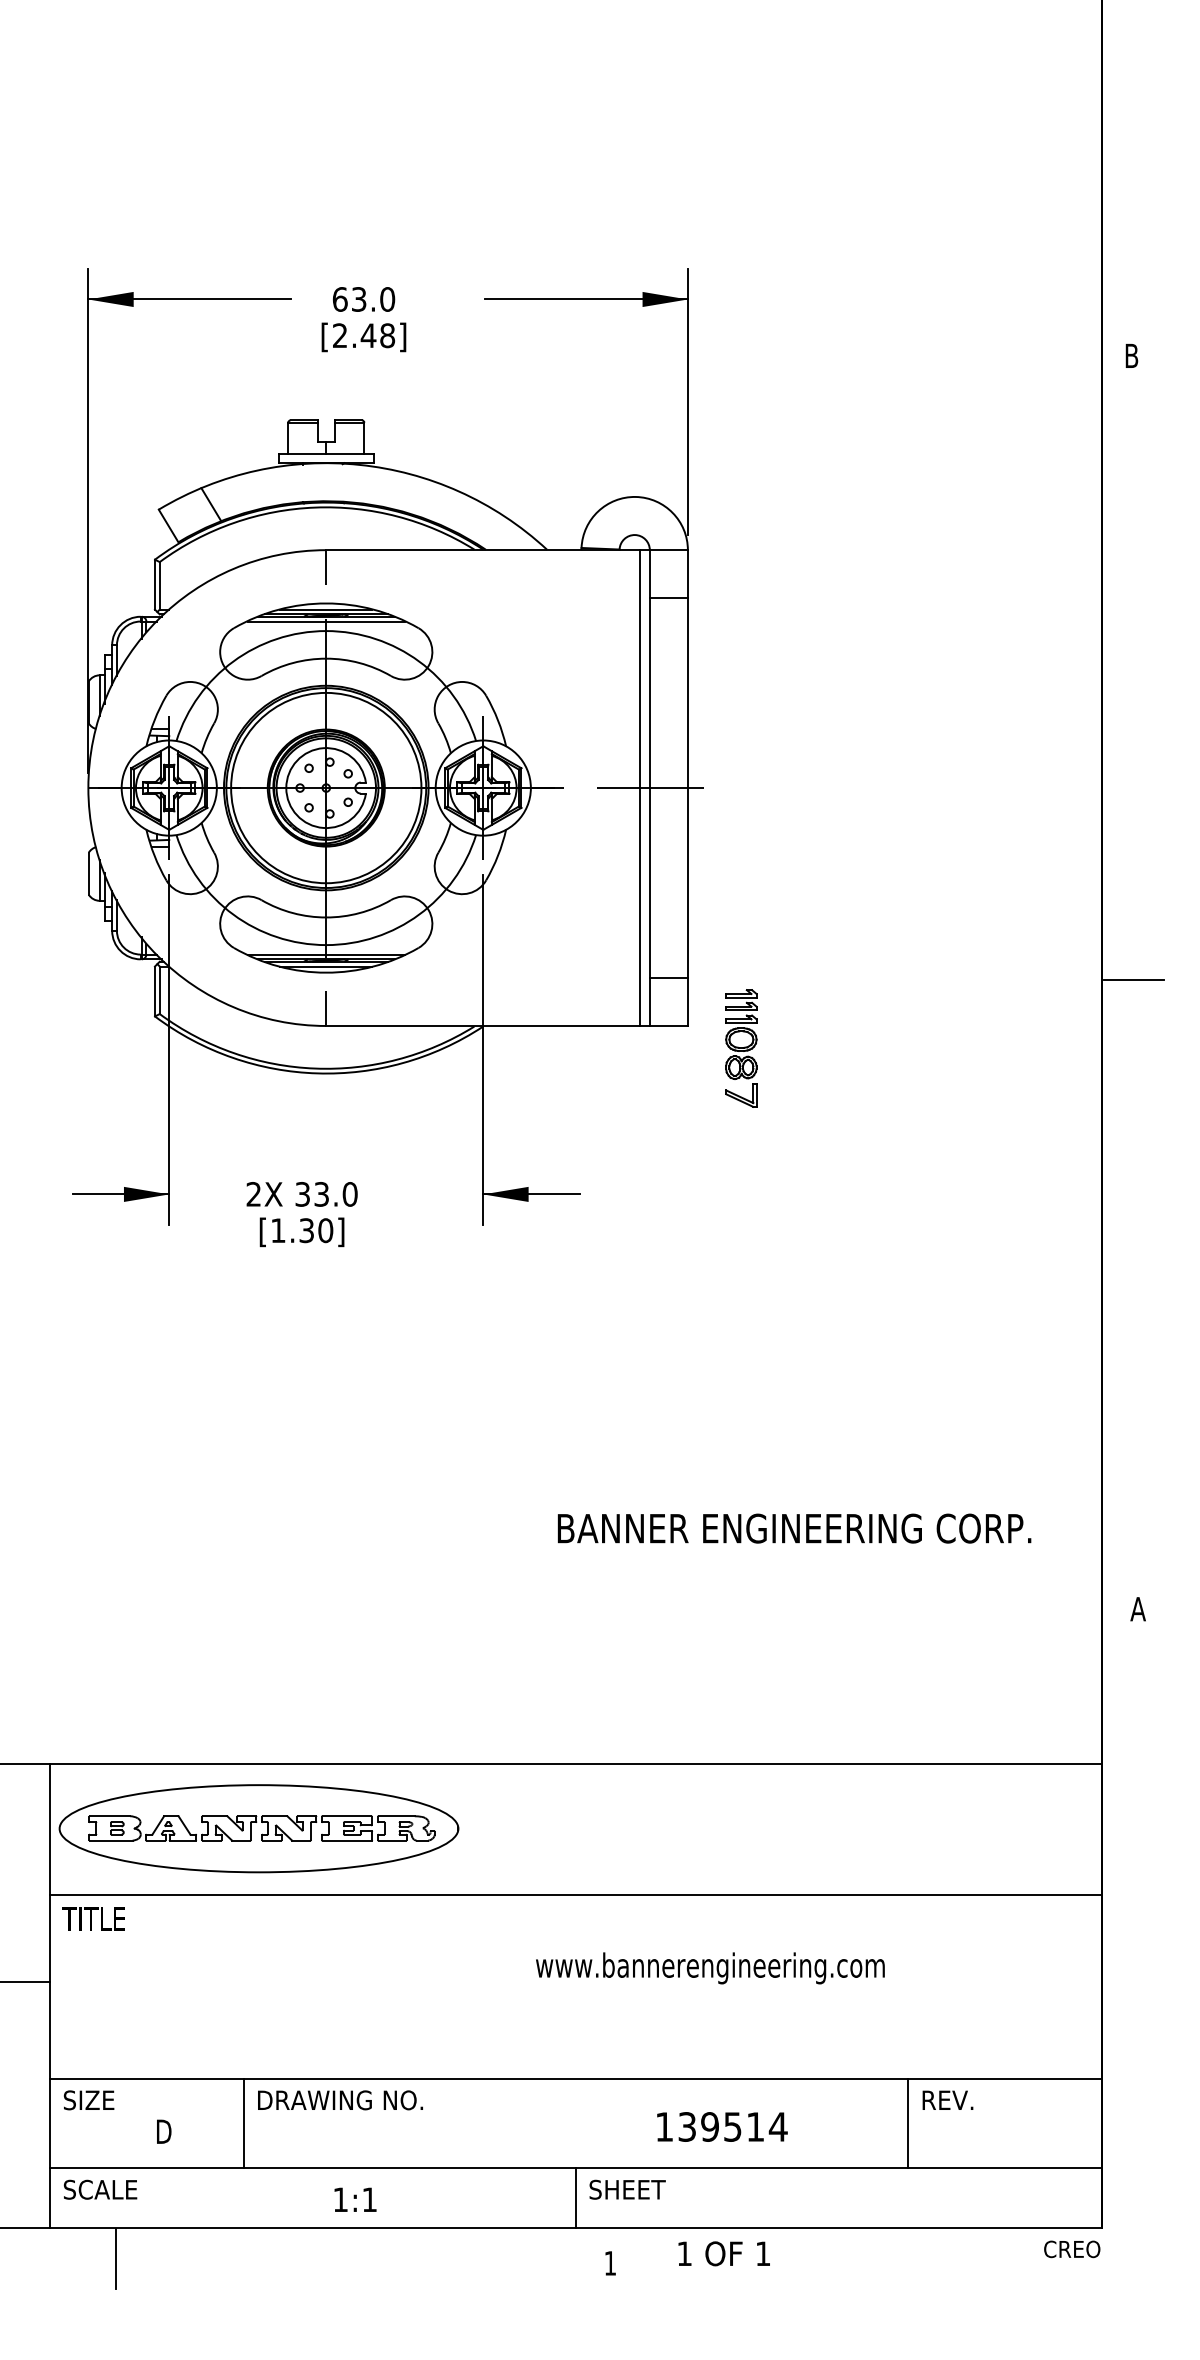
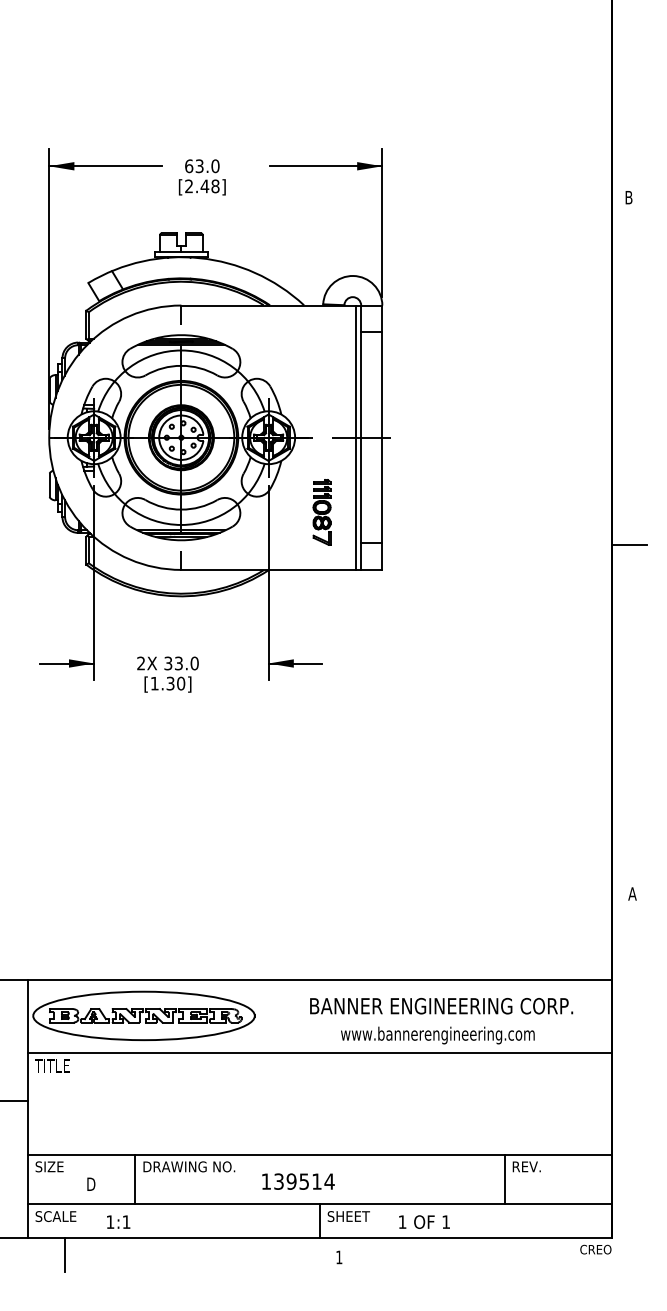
part: (740, 1048) -> (321, 512), moved
text: (794, 1529) -> (441, 1006), moved
text: (709, 1968) -> (437, 1035), moved
text: (722, 2126) -> (298, 1181), moved
text: (355, 2198) -> (118, 1221), moved
text: (724, 2252) -> (424, 1221), moved

